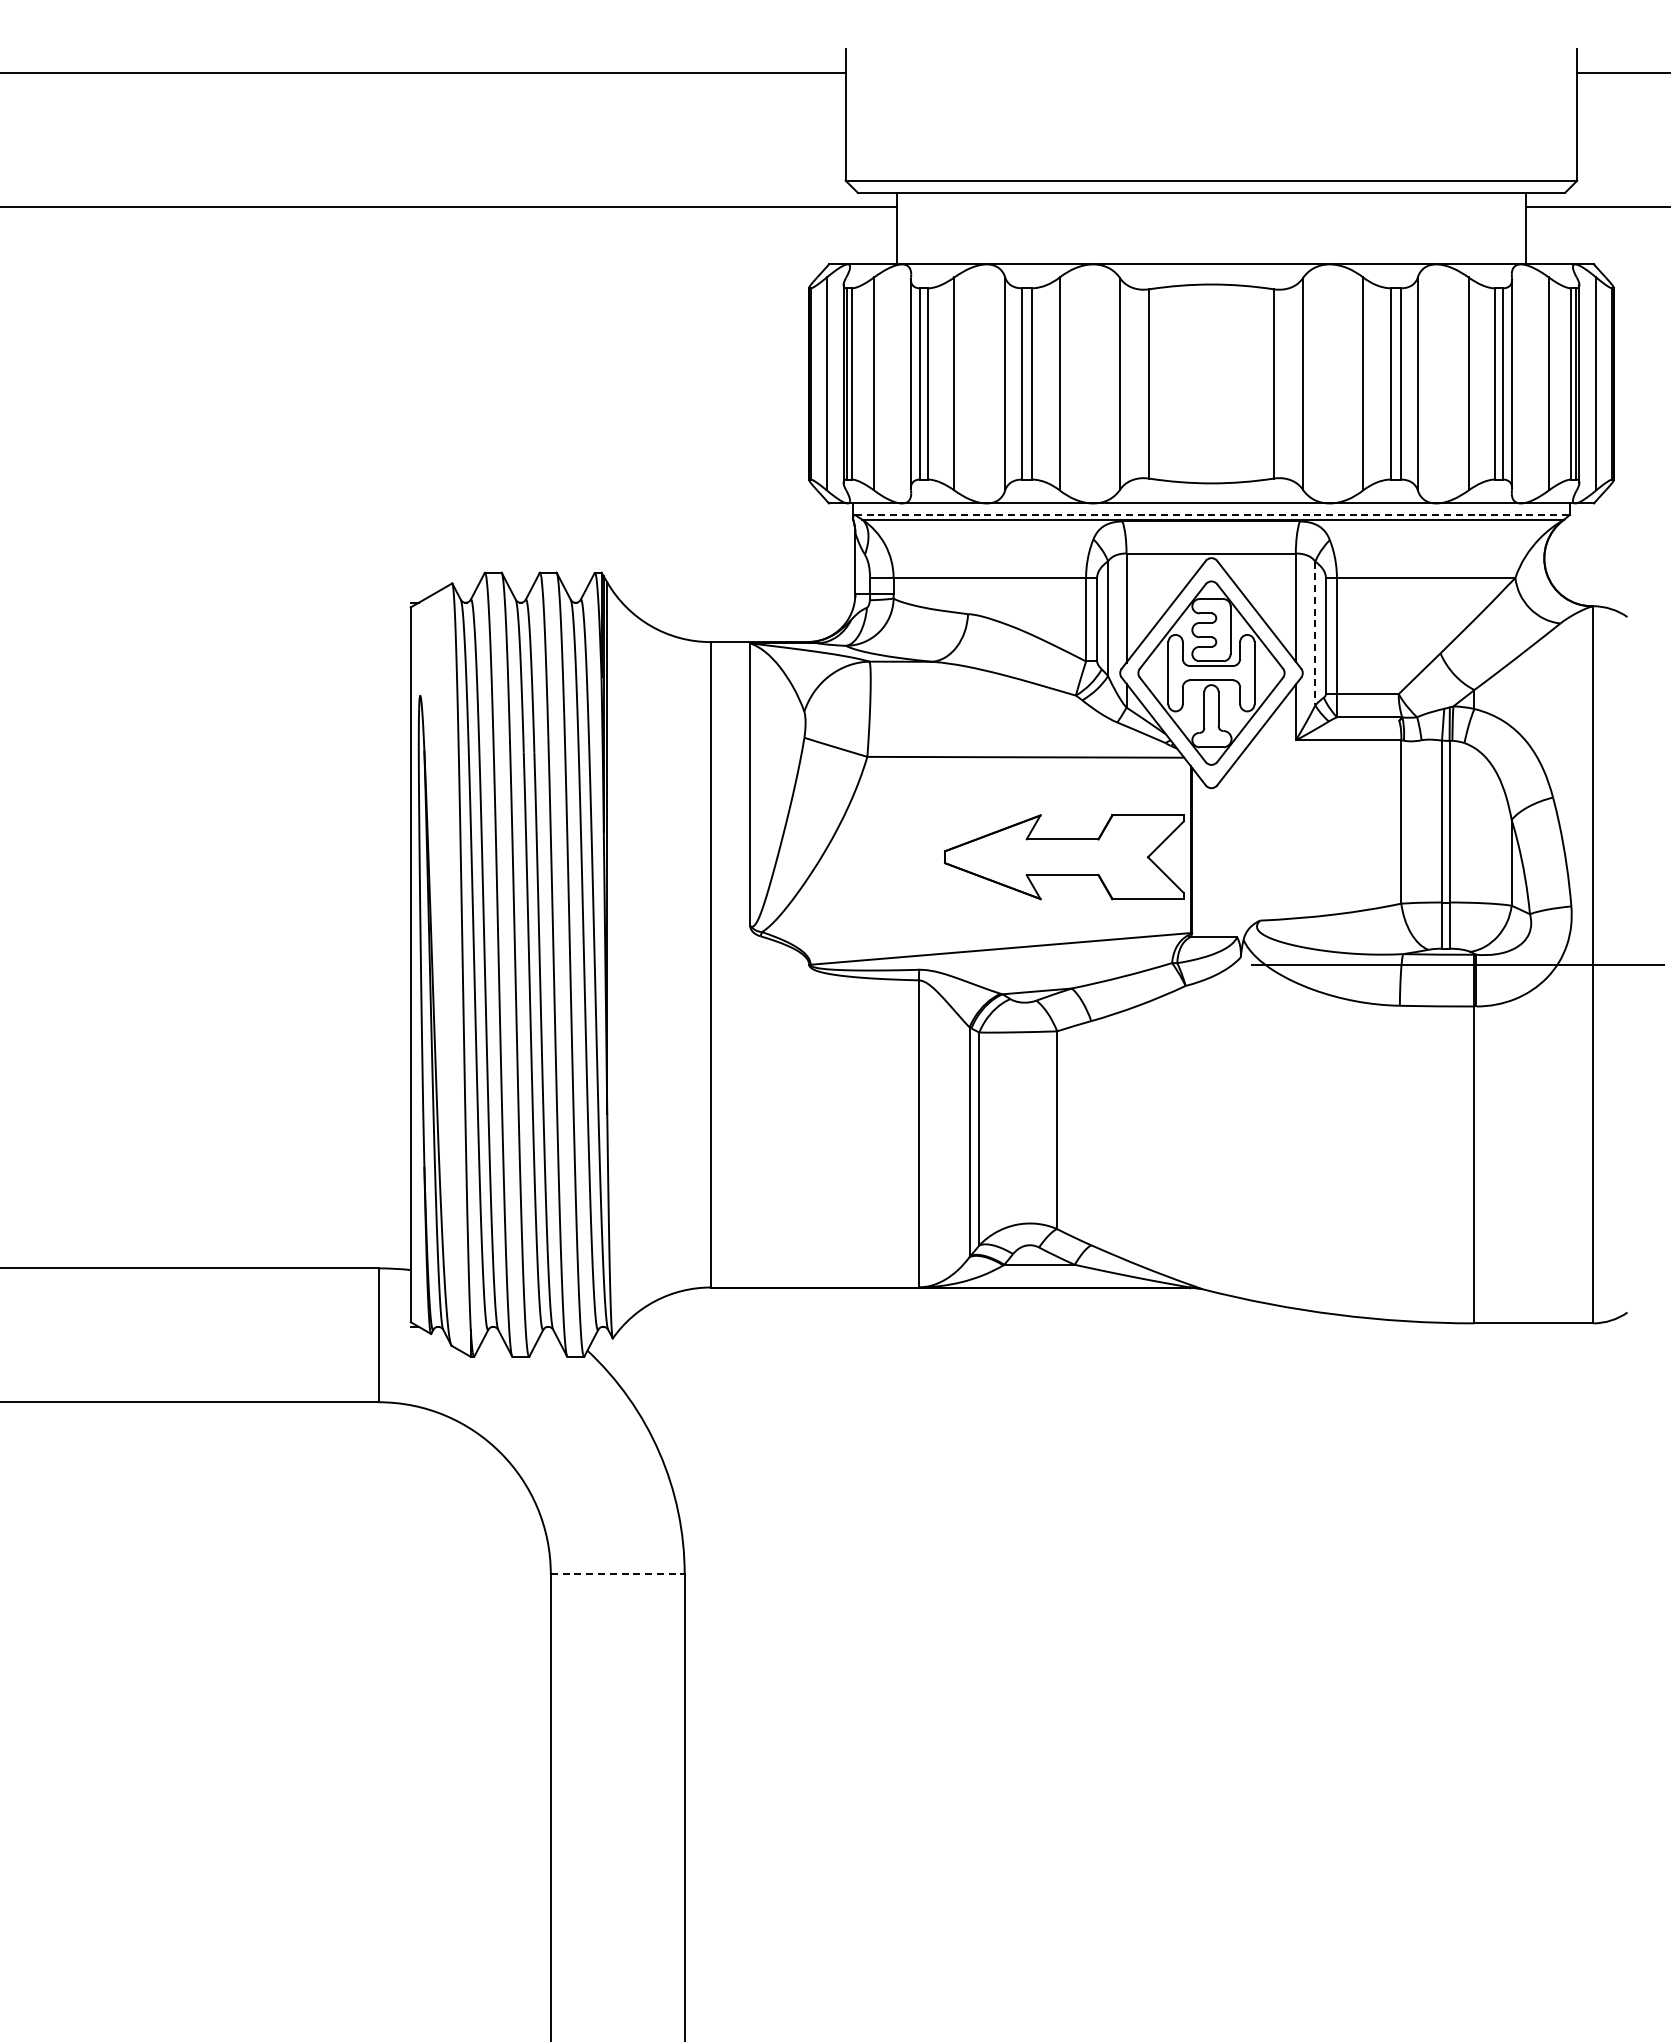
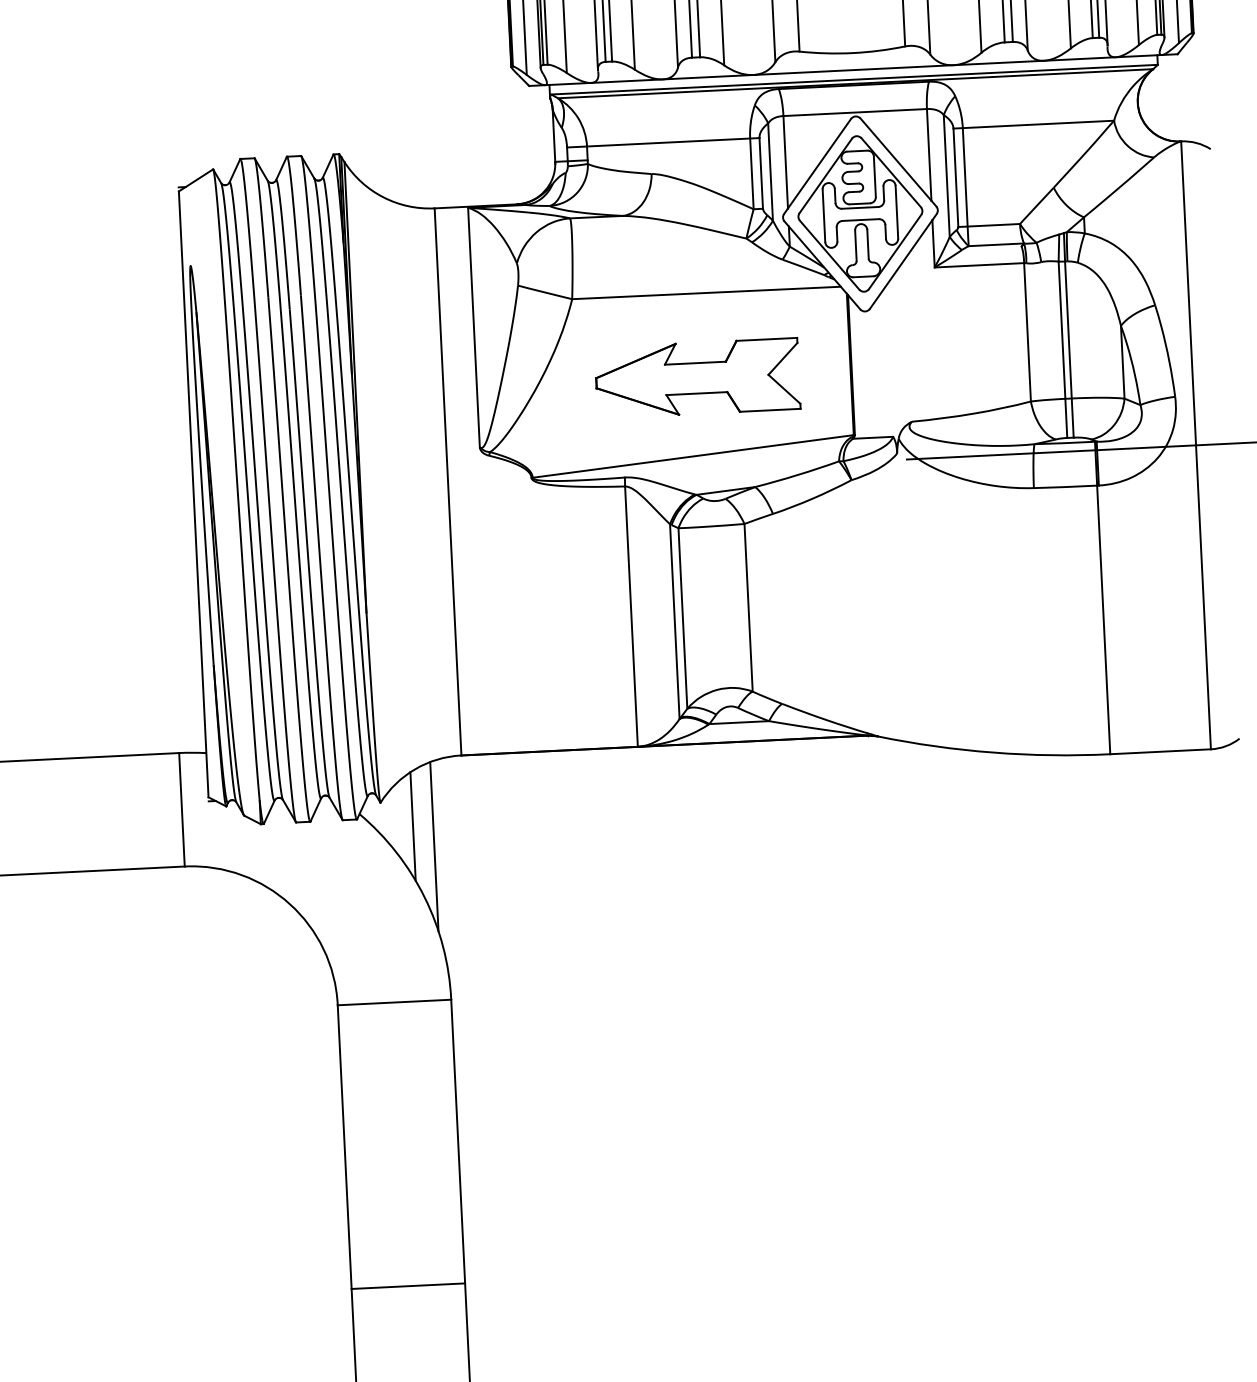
line: (1212, 514) -> (854, 79), dashed -> solid
line: (1315, 633) -> (946, 176), dashed -> solid
part: (1063, 857) -> (696, 378), moved
line: (649, 1368) -> (412, 826), added
line: (673, 1393) -> (434, 846), added
line: (617, 1574) -> (394, 1002), dashed -> solid
line: (617, 1909) -> (408, 1286), added

